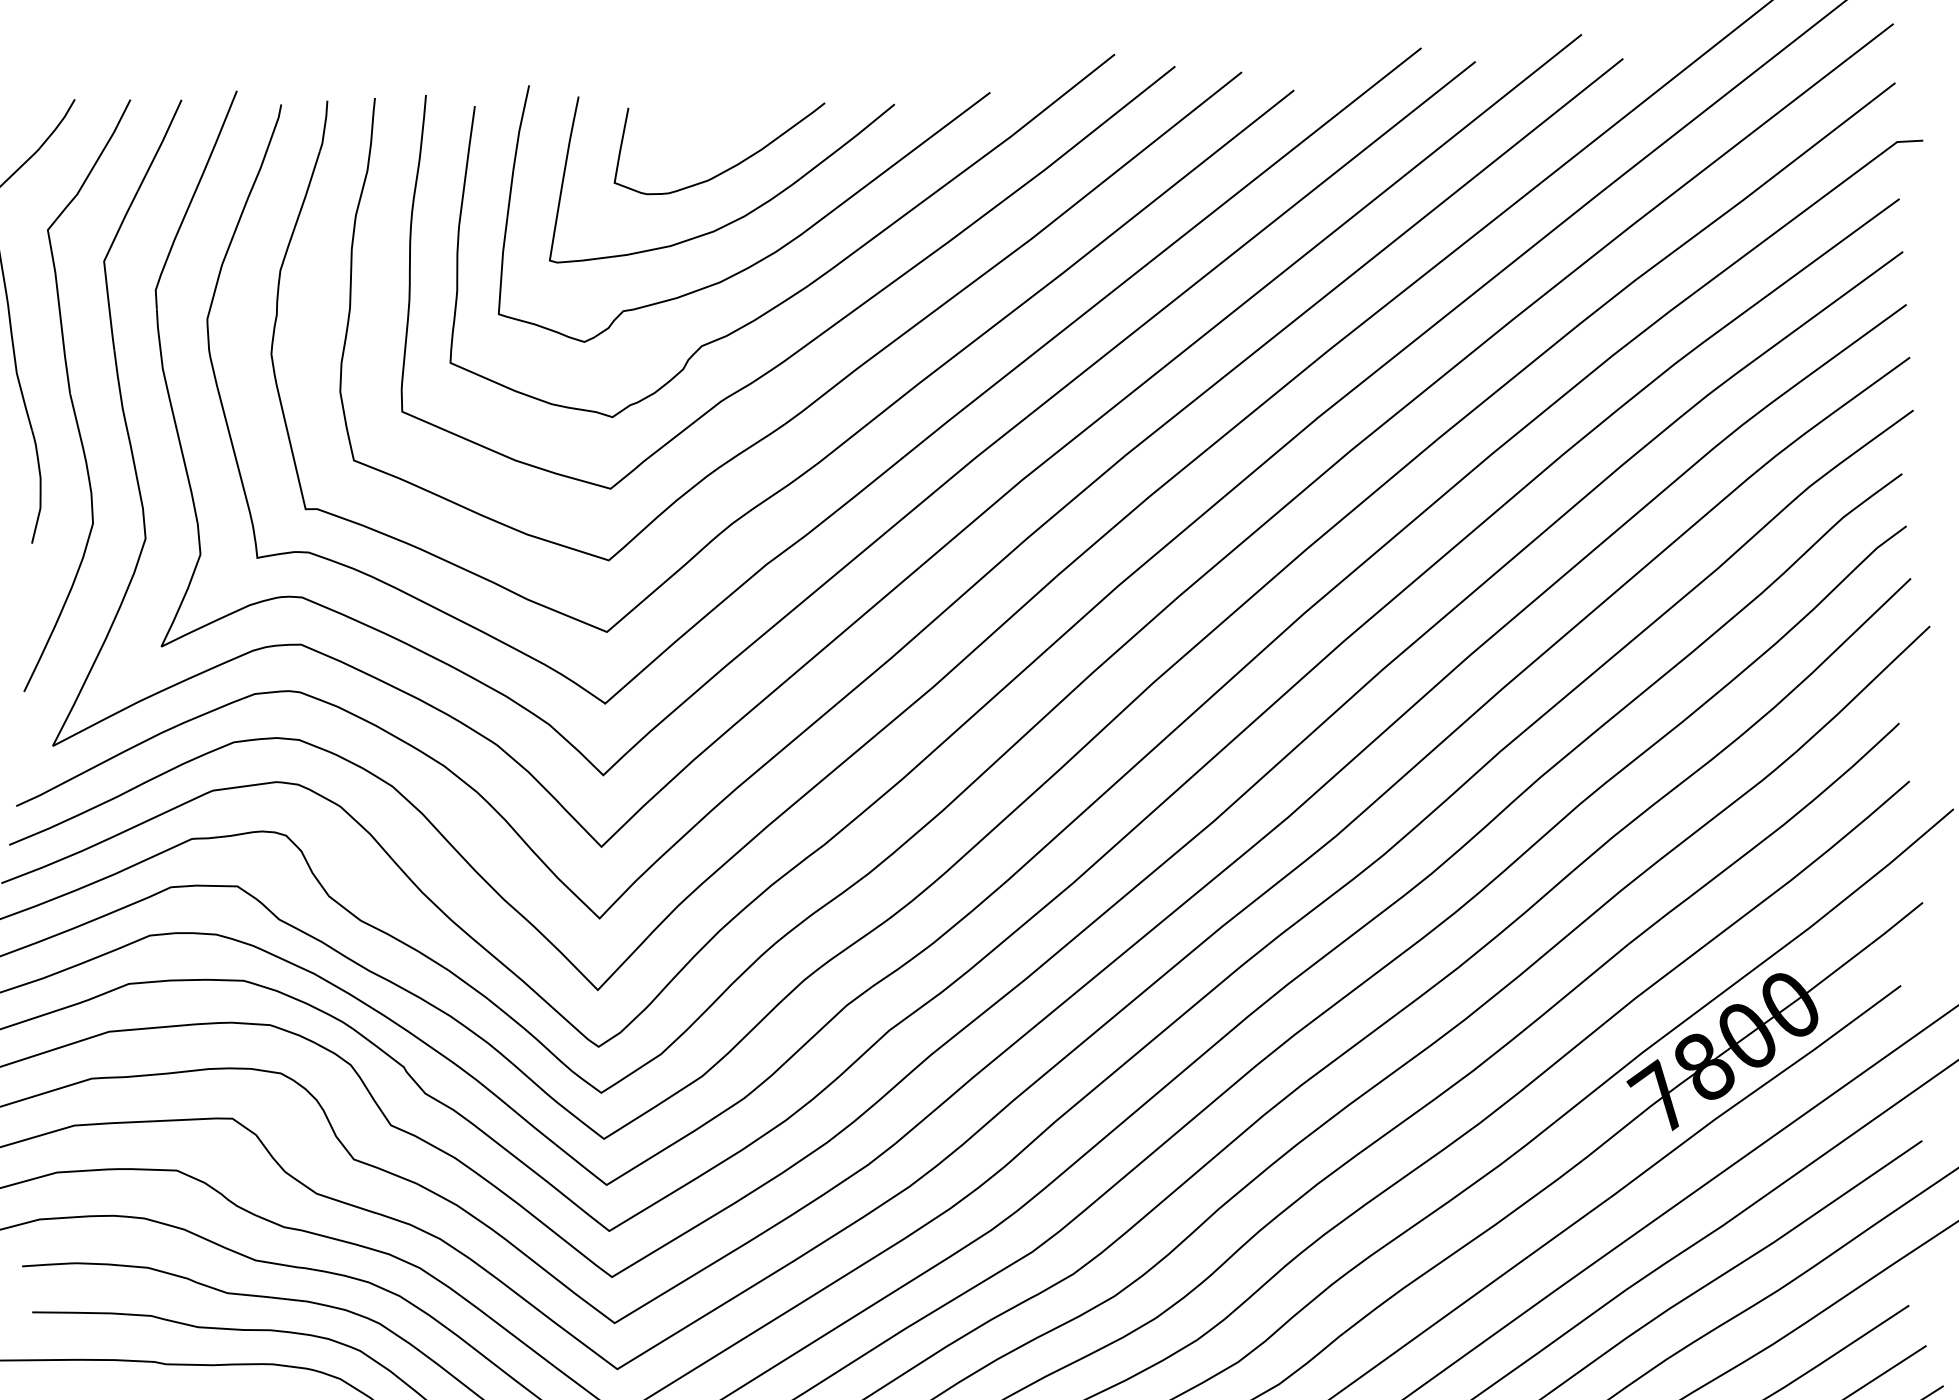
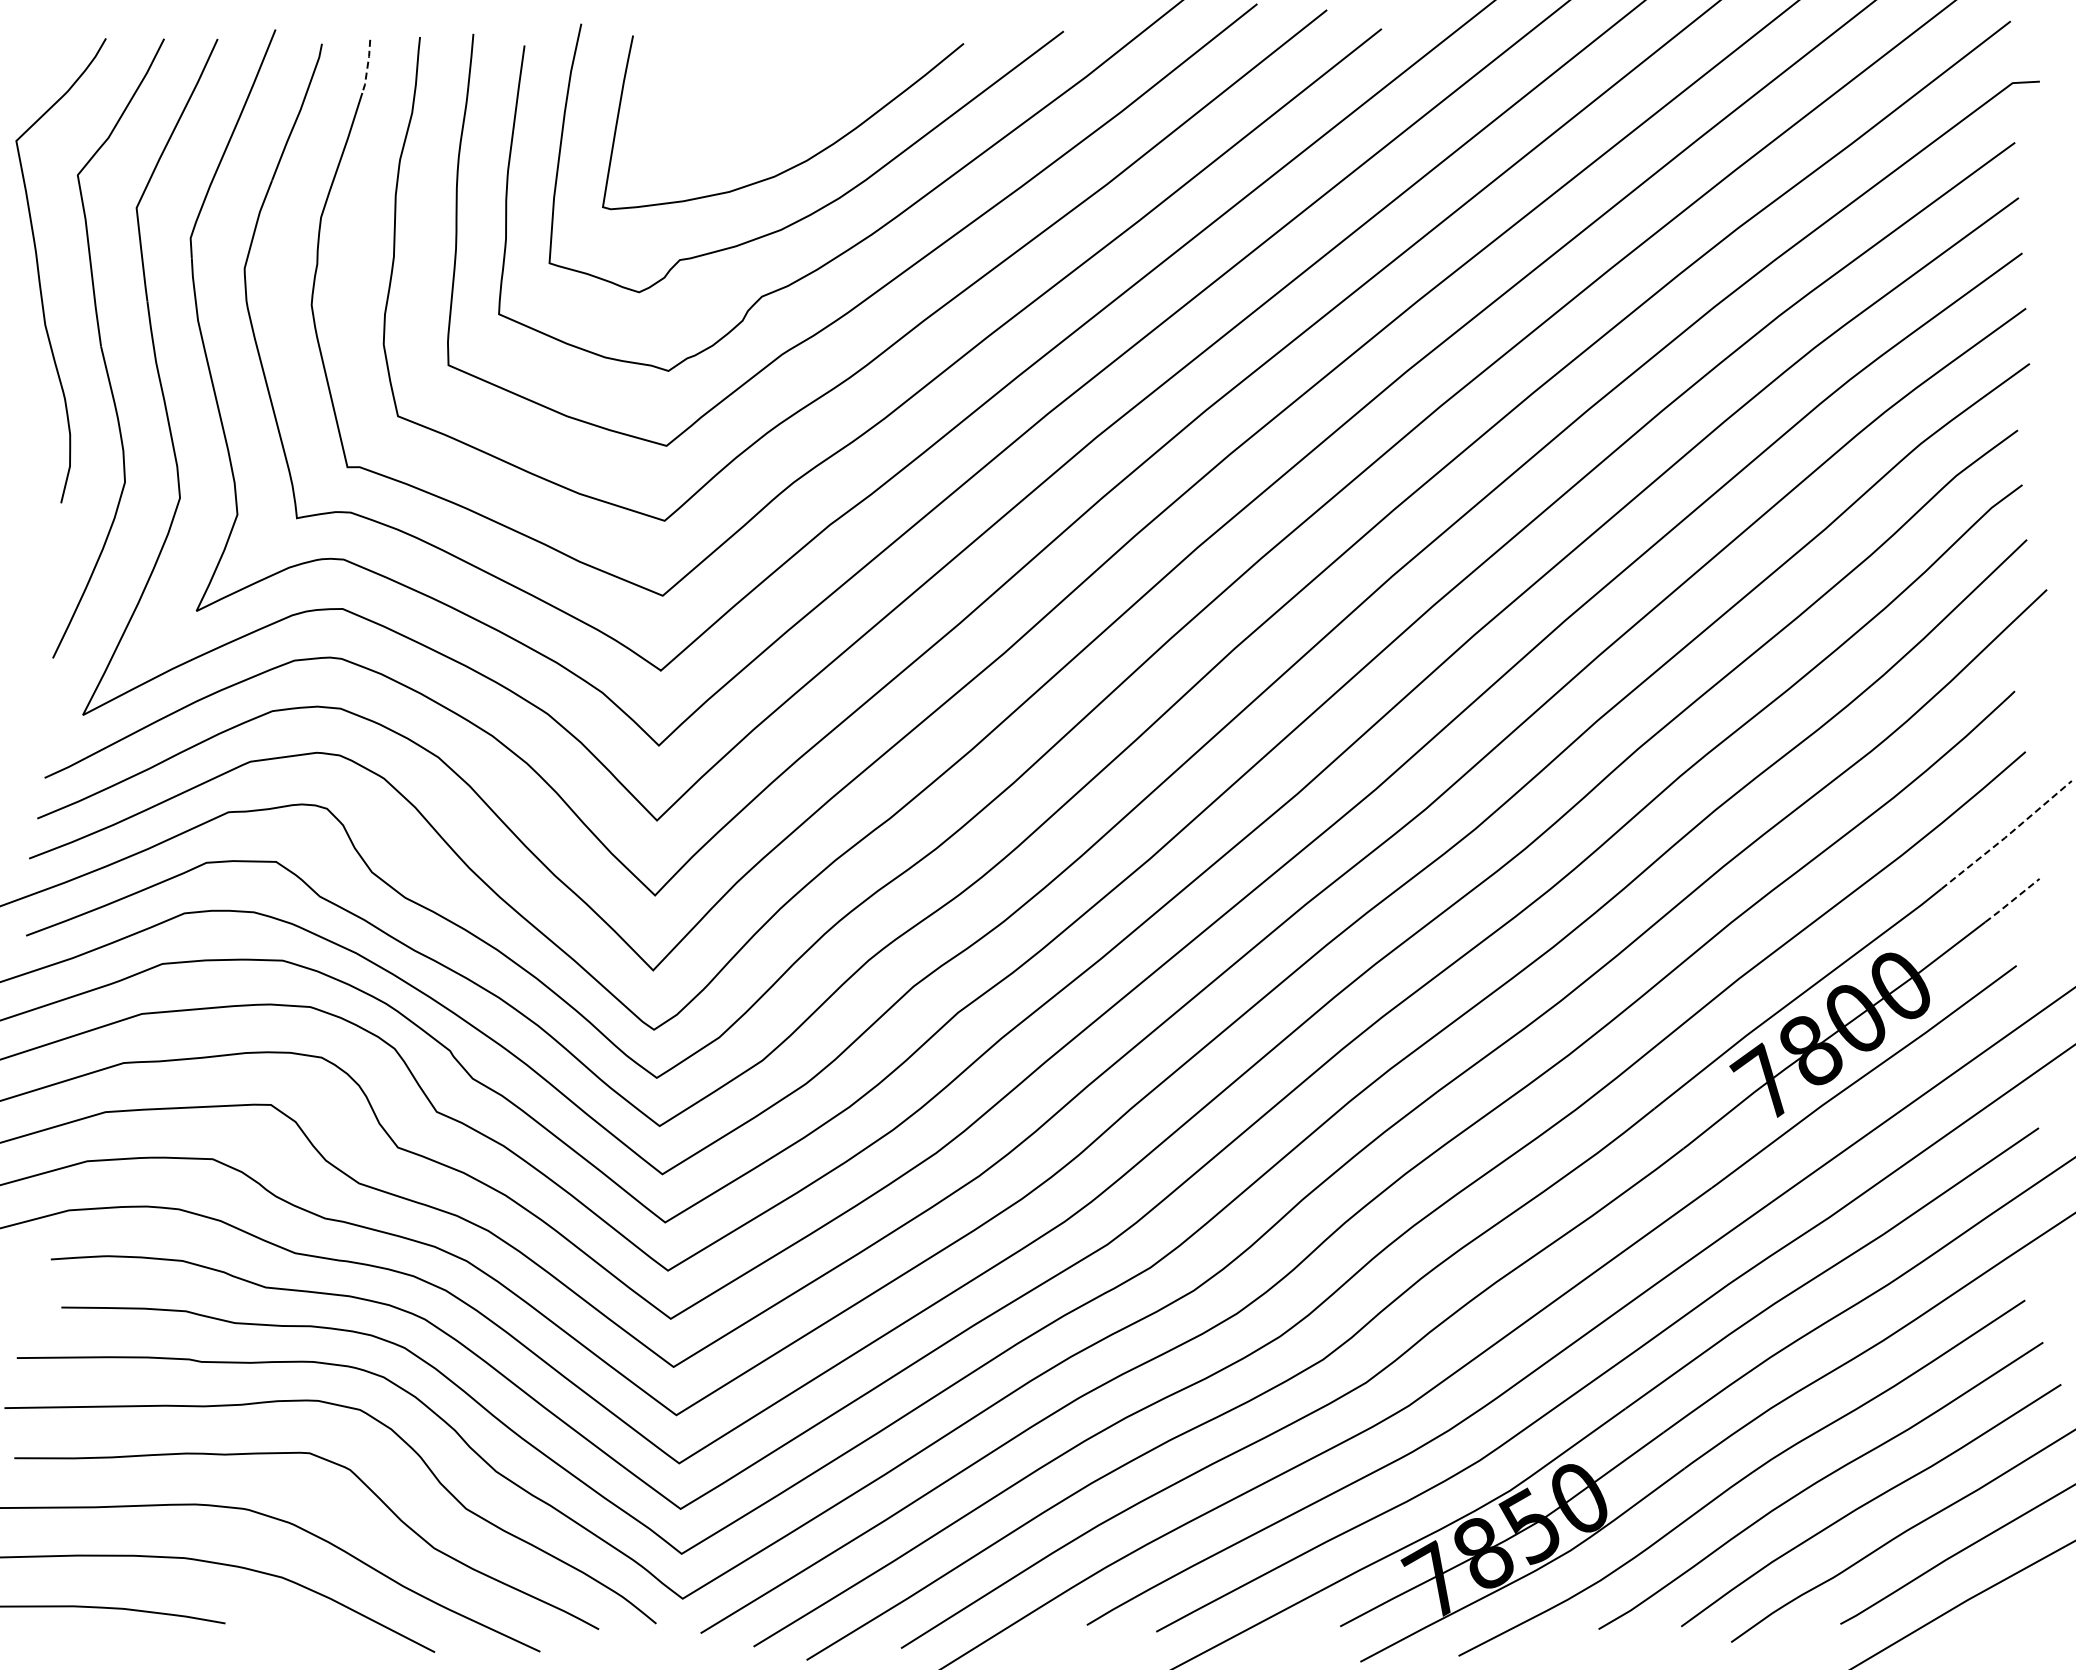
line: (324, 127) -> (367, 67), solid -> dashed
curve: (729, 168) -> (790, 110), removed
line: (1892, 862) -> (2007, 836), solid -> dashed
line: (1896, 924) -> (2011, 901), solid -> dashed

